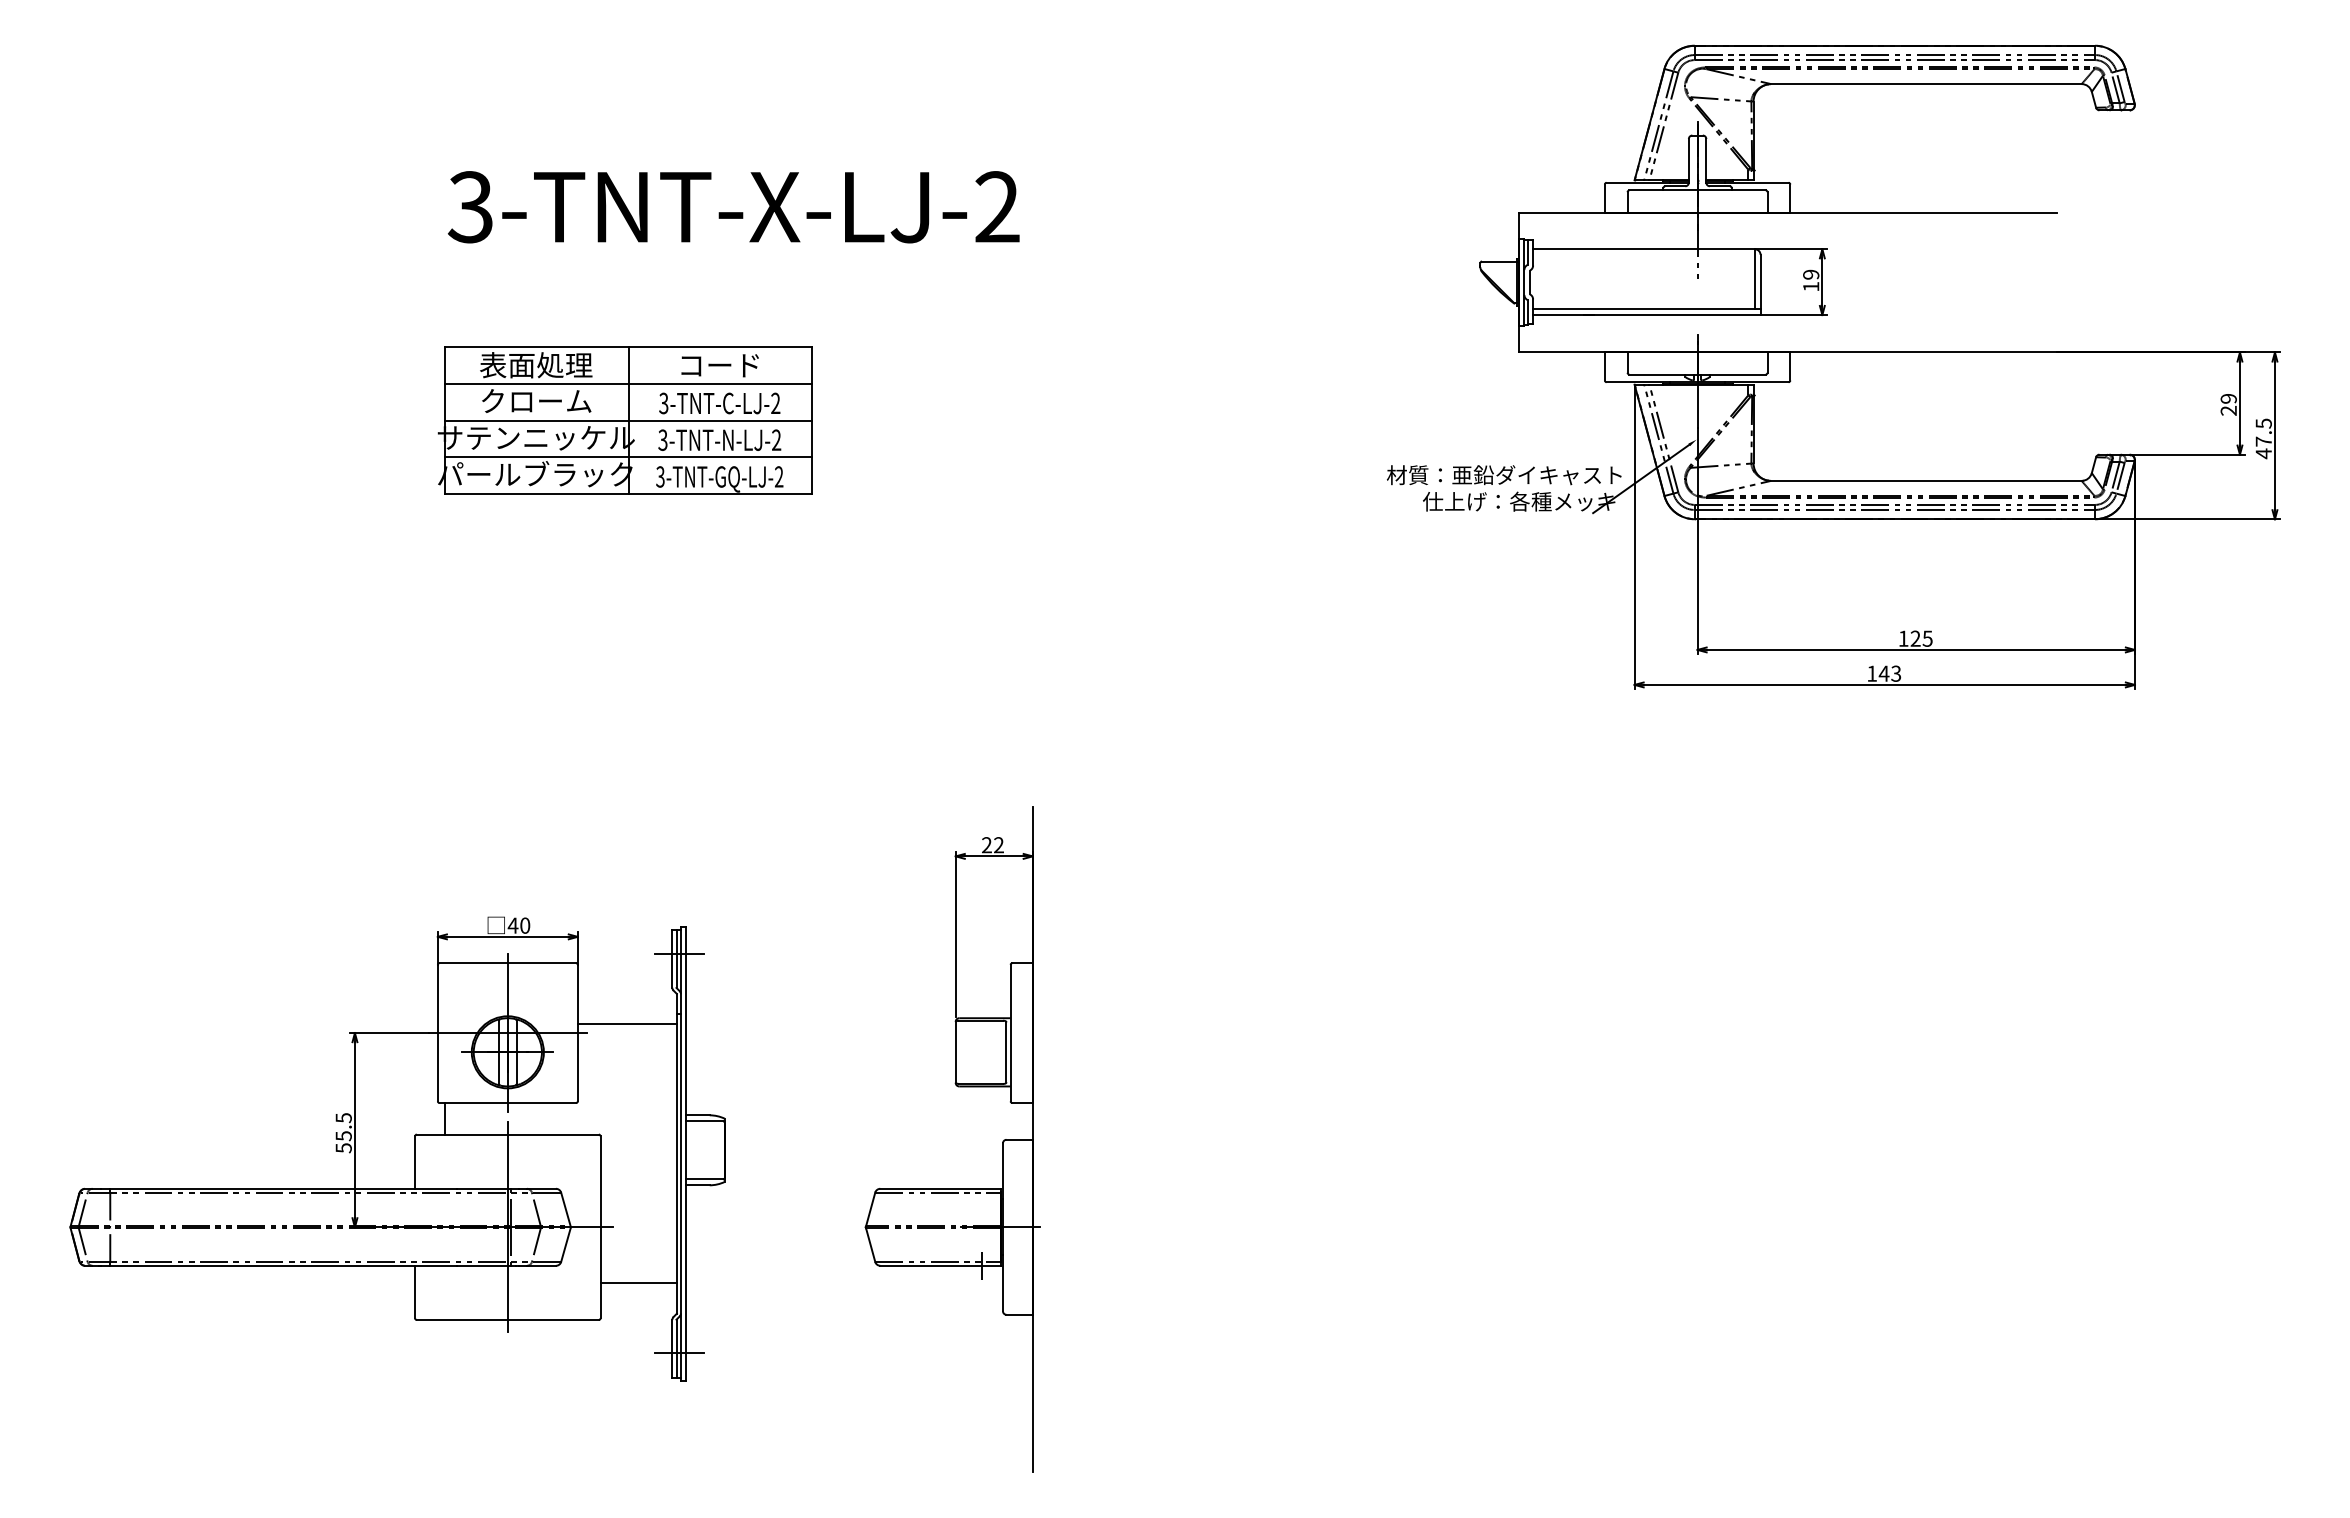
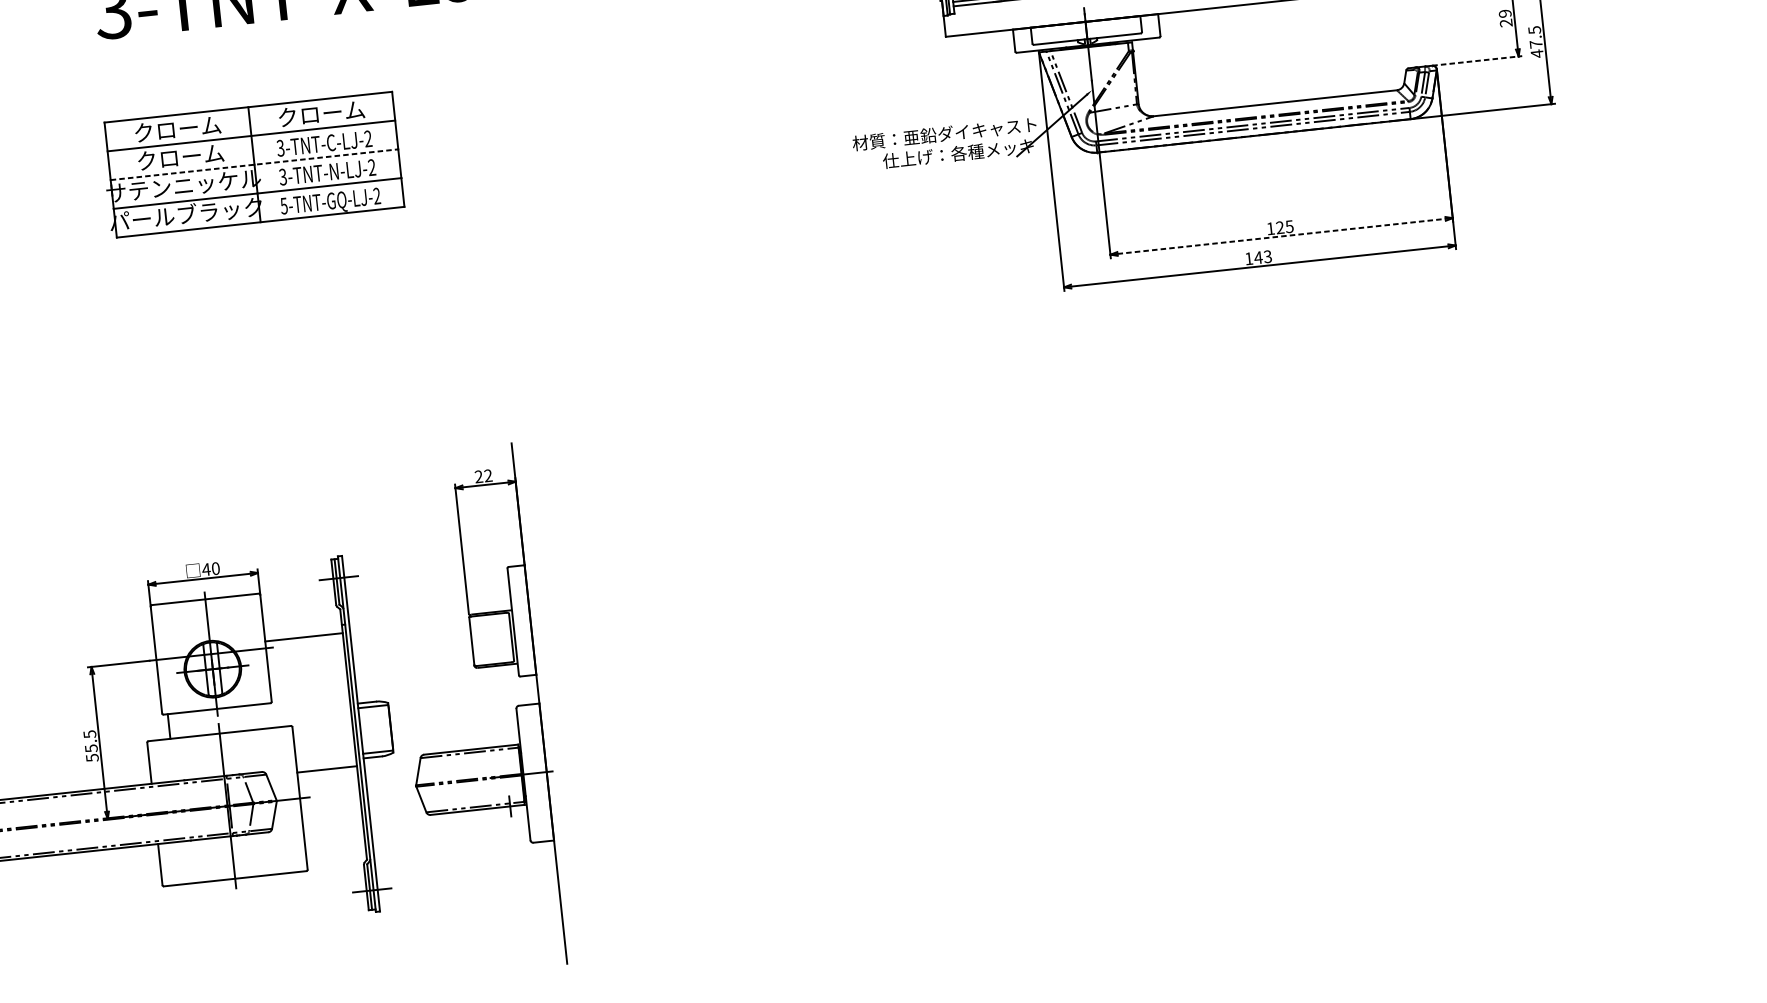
text: (536, 365) -> (177, 129), 表面処理 -> クローム
text: (720, 365) -> (321, 113), コード -> クローム
line: (628, 420) -> (254, 164), solid -> dashed
line: (2187, 454) -> (1477, 60), solid -> dashed
text: (660, 476) -> (284, 205), 3-TNT-GQ-LJ-2 -> 5-TNT-GQ-LJ-2
line: (1916, 649) -> (1281, 236), solid -> dashed
part: (952, 1188) -> (480, 748), moved
line: (638, 1283) -> (327, 769), moved

